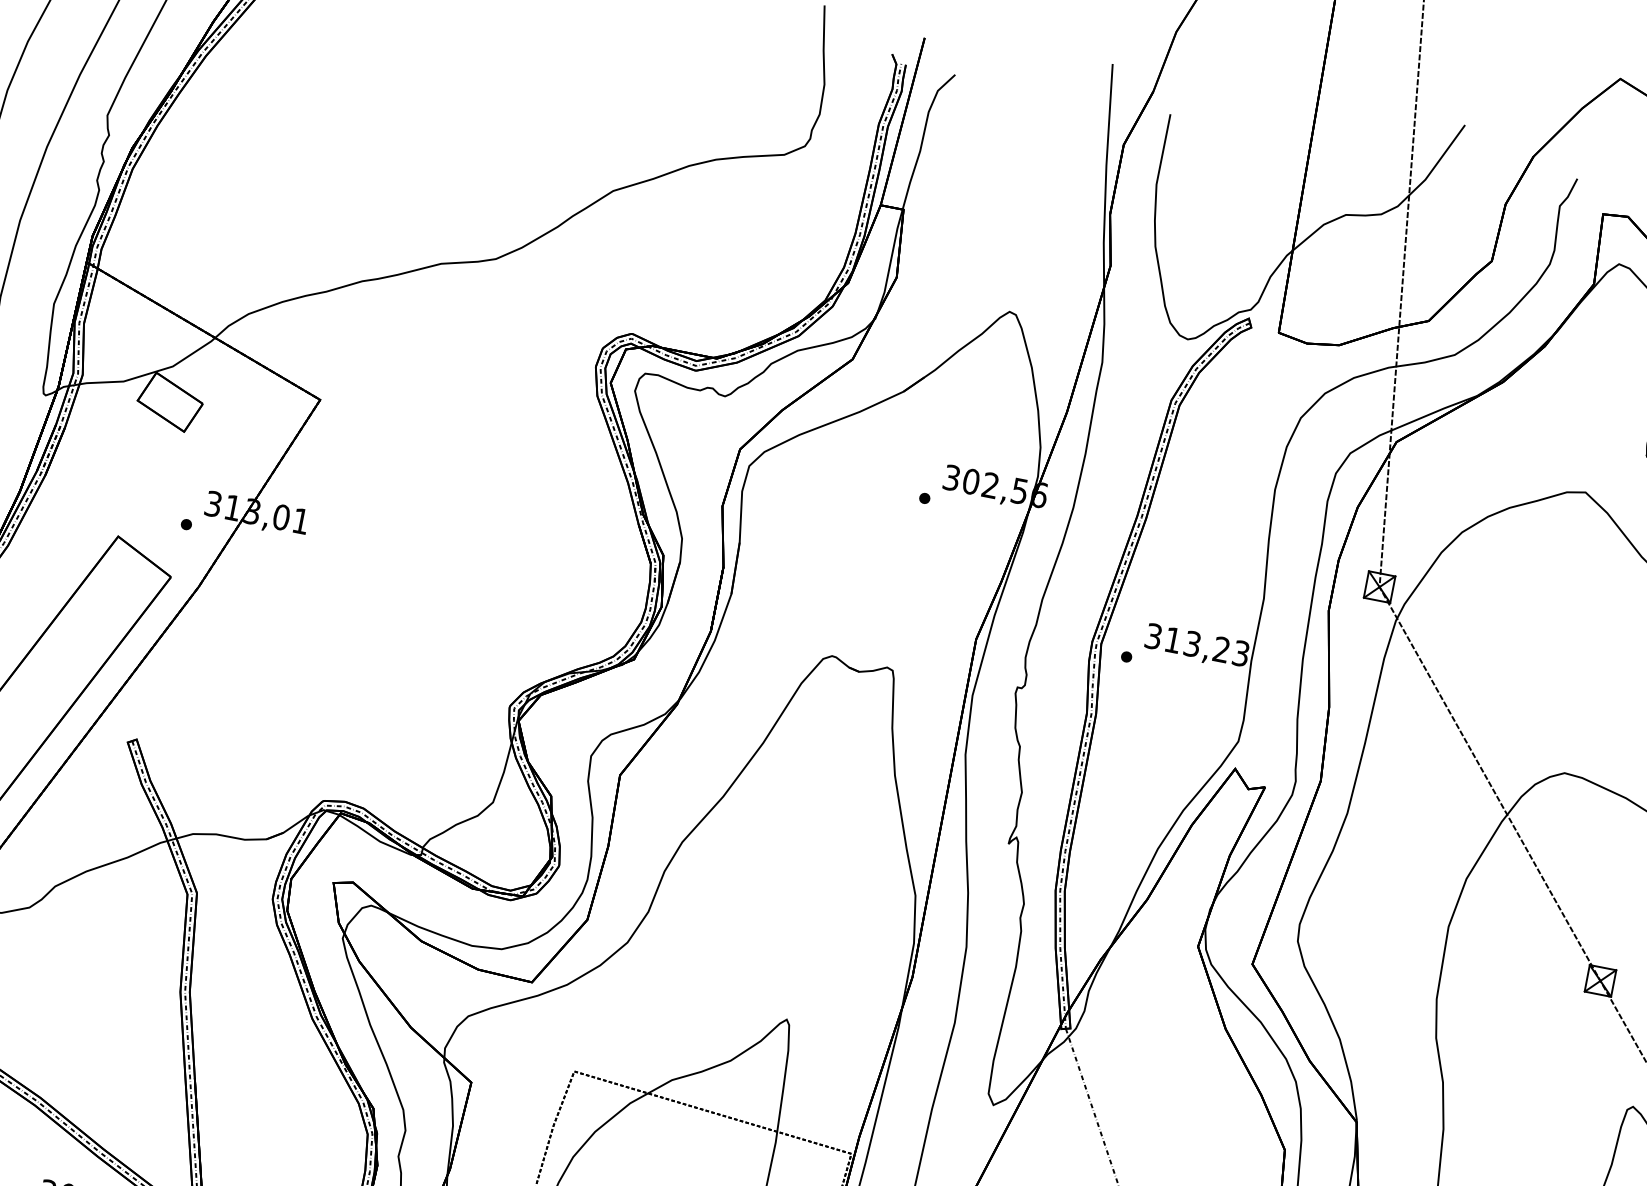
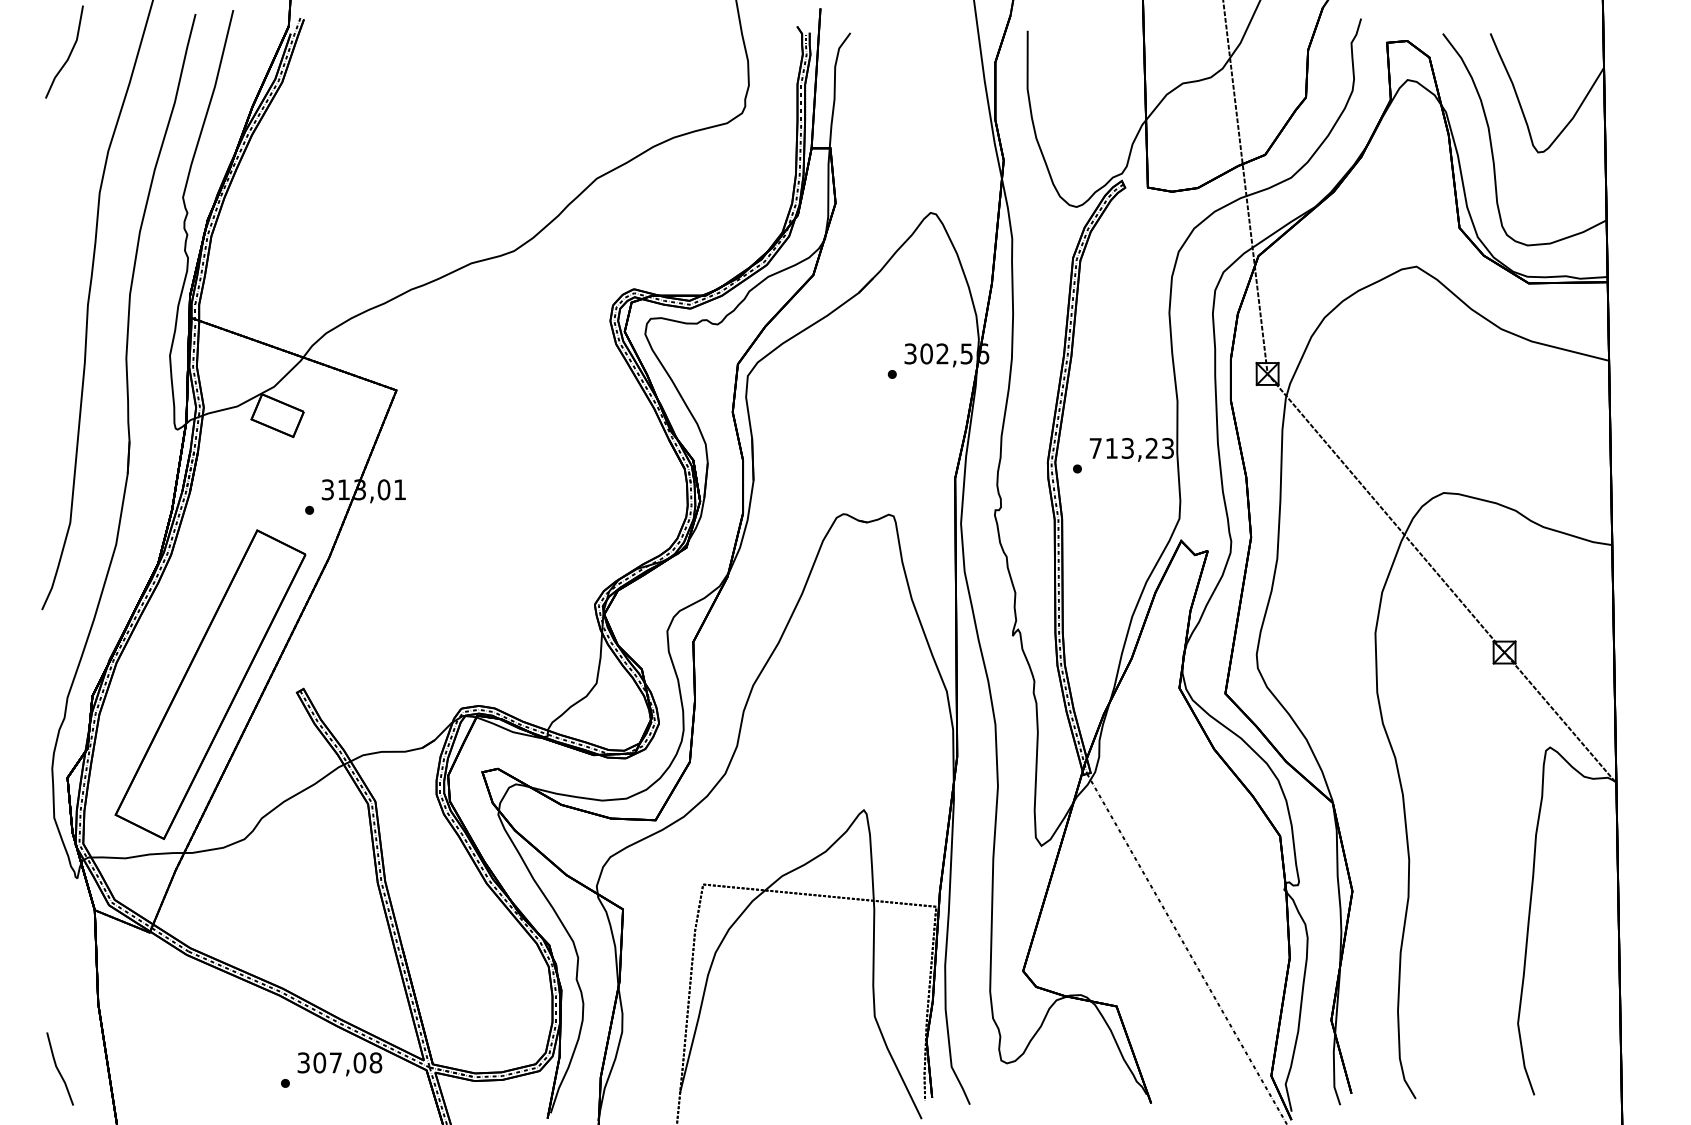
text: (1153, 635) -> (1095, 447), 313,23 -> 713,23

